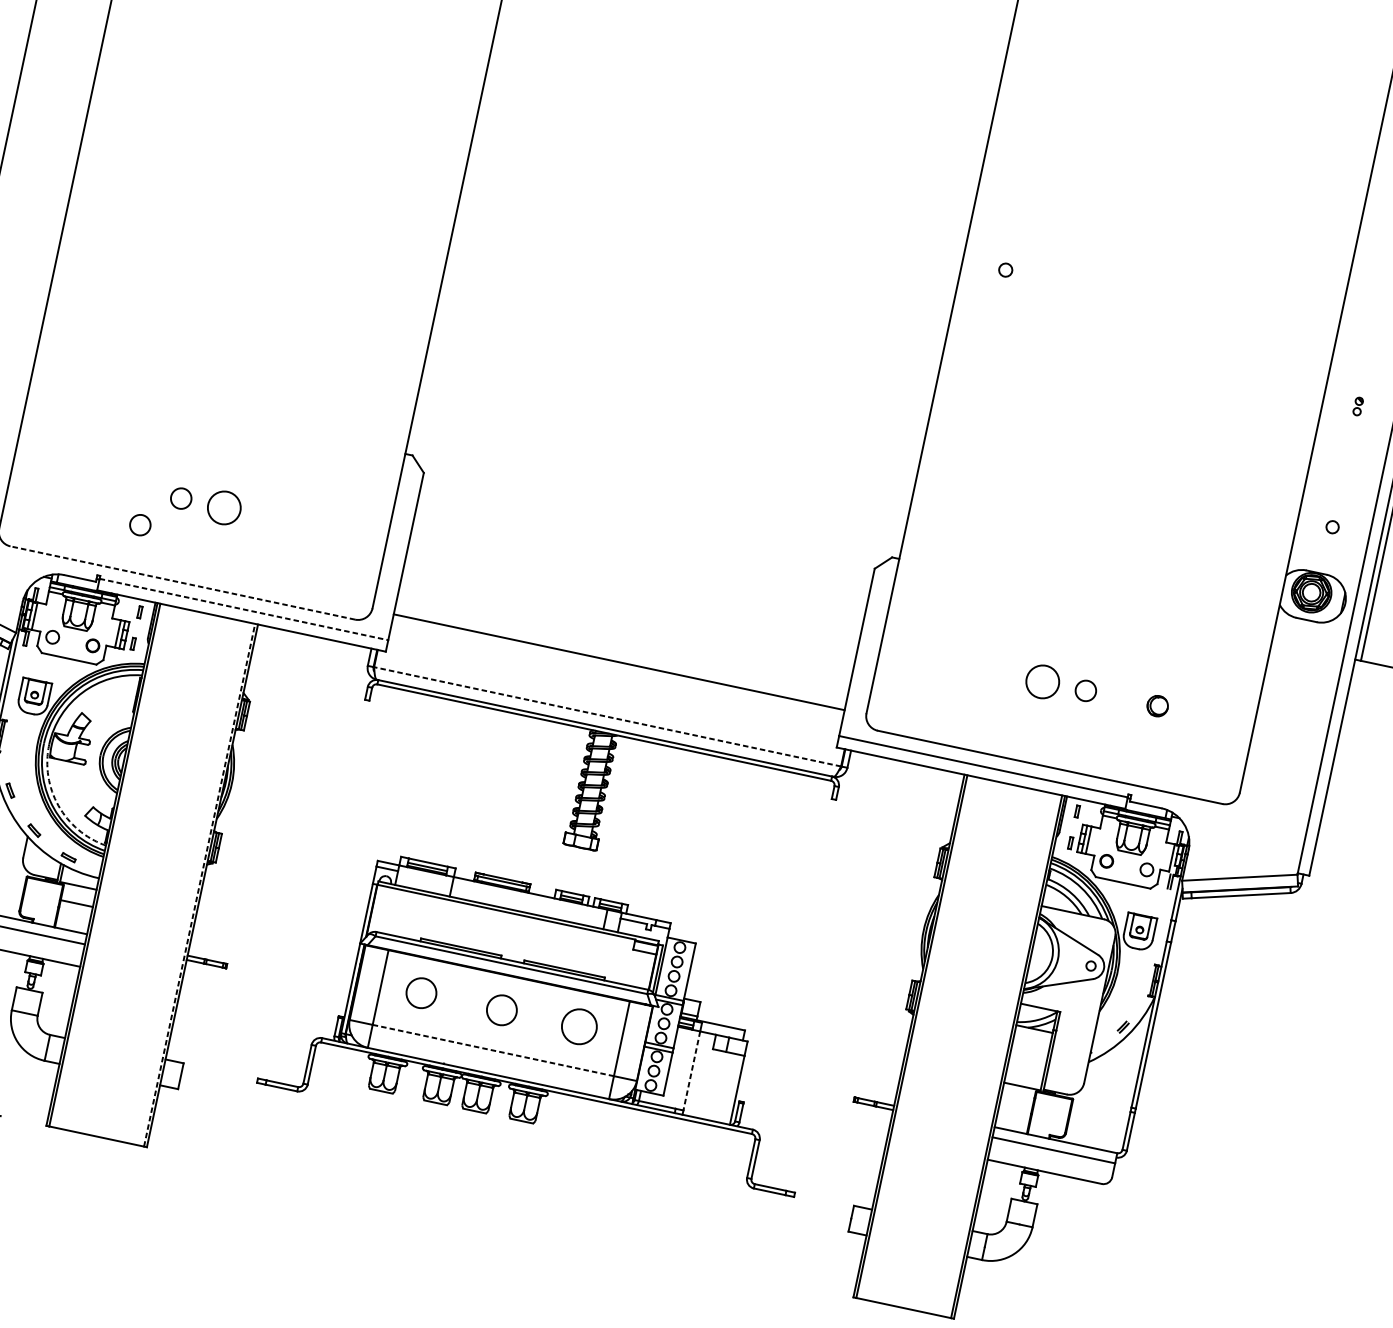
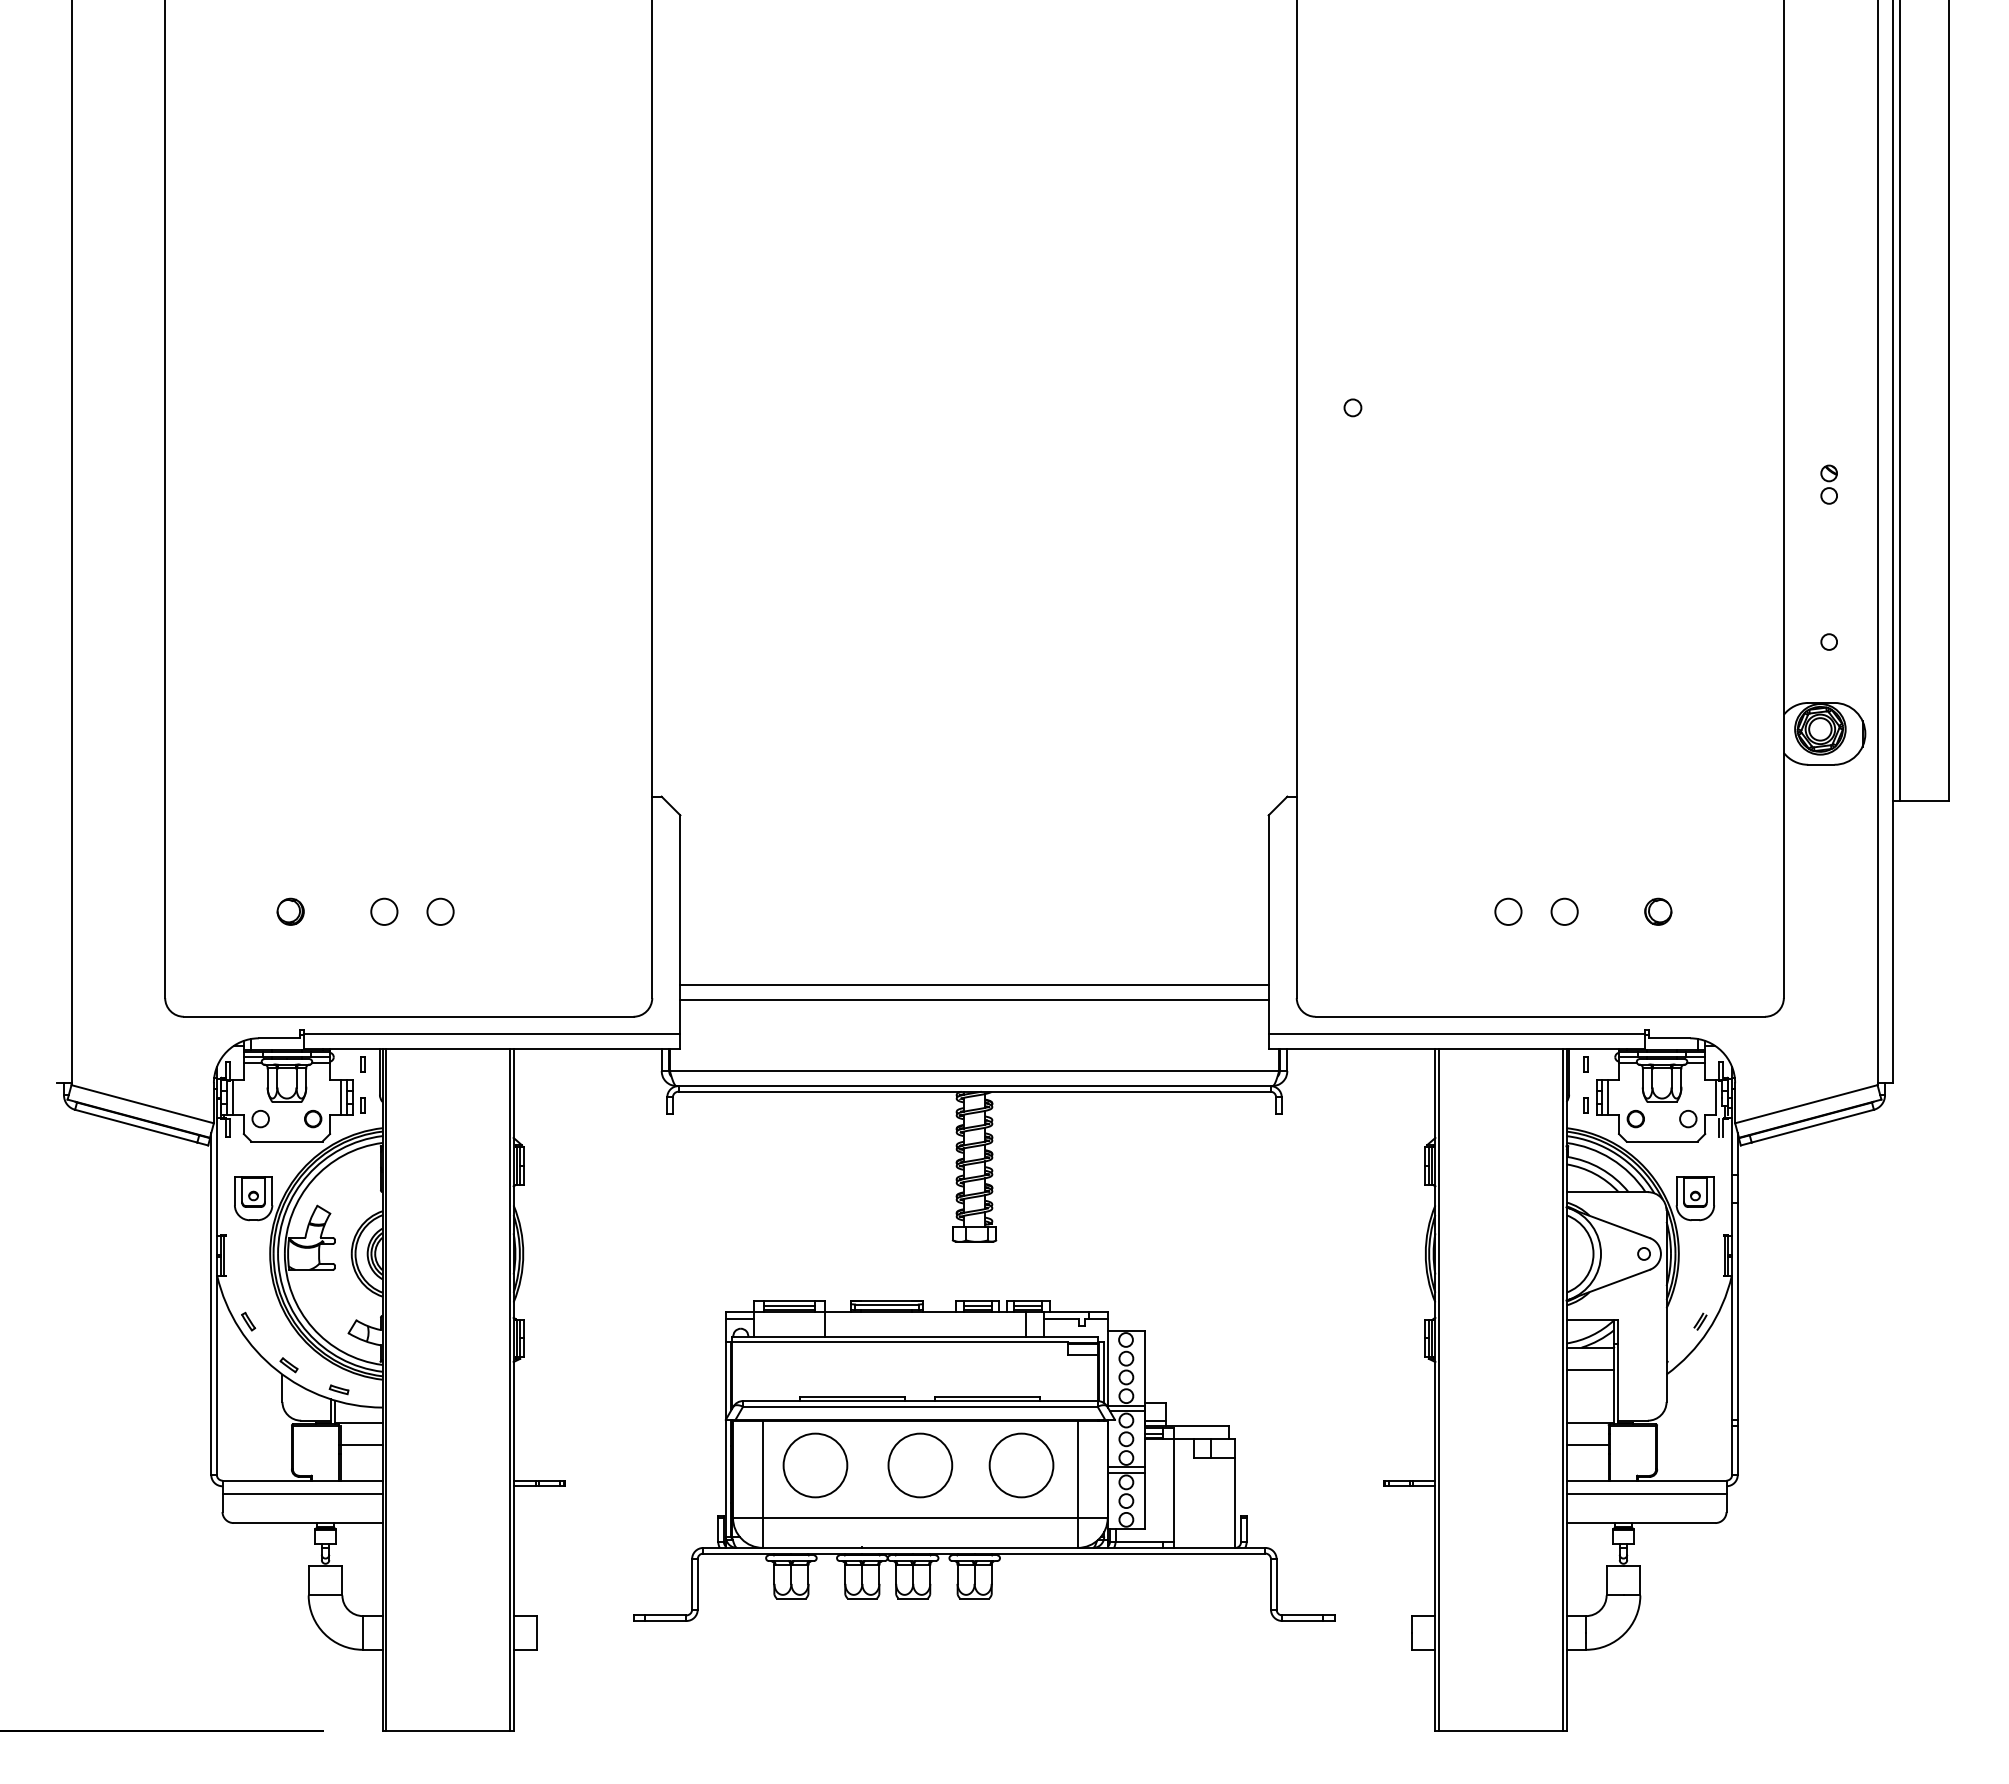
part: (1357, 406) -> (1828, 484), size x1.67
part: (109, 483) -> (290, 911), added
circle: (224, 507) -> (440, 911), size x0.62
circle: (140, 524) -> (340, 955), removed
line: (182, 582) -> (408, 1016), dashed -> solid
line: (244, 609) -> (492, 1033), dashed -> solid
line: (621, 650) -> (974, 984), added
circle: (1042, 681) -> (1508, 911), size x0.62
line: (607, 717) -> (974, 1071), dashed -> solid
arc: (58, 805) -> (312, 1327), dashed -> solid
line: (199, 885) -> (509, 1389), dashed -> solid
circle: (421, 993) -> (815, 1465), size x1.67
circle: (501, 1010) -> (920, 1465), size x1.67
circle: (579, 1026) -> (1021, 1465), size x1.43
line: (1030, 1046) -> (1590, 1370), added
line: (493, 1050) -> (920, 1517), dashed -> solid
line: (691, 1070) -> (1173, 1490), dashed -> solid
line: (1016, 1103) -> (1587, 1445), added

